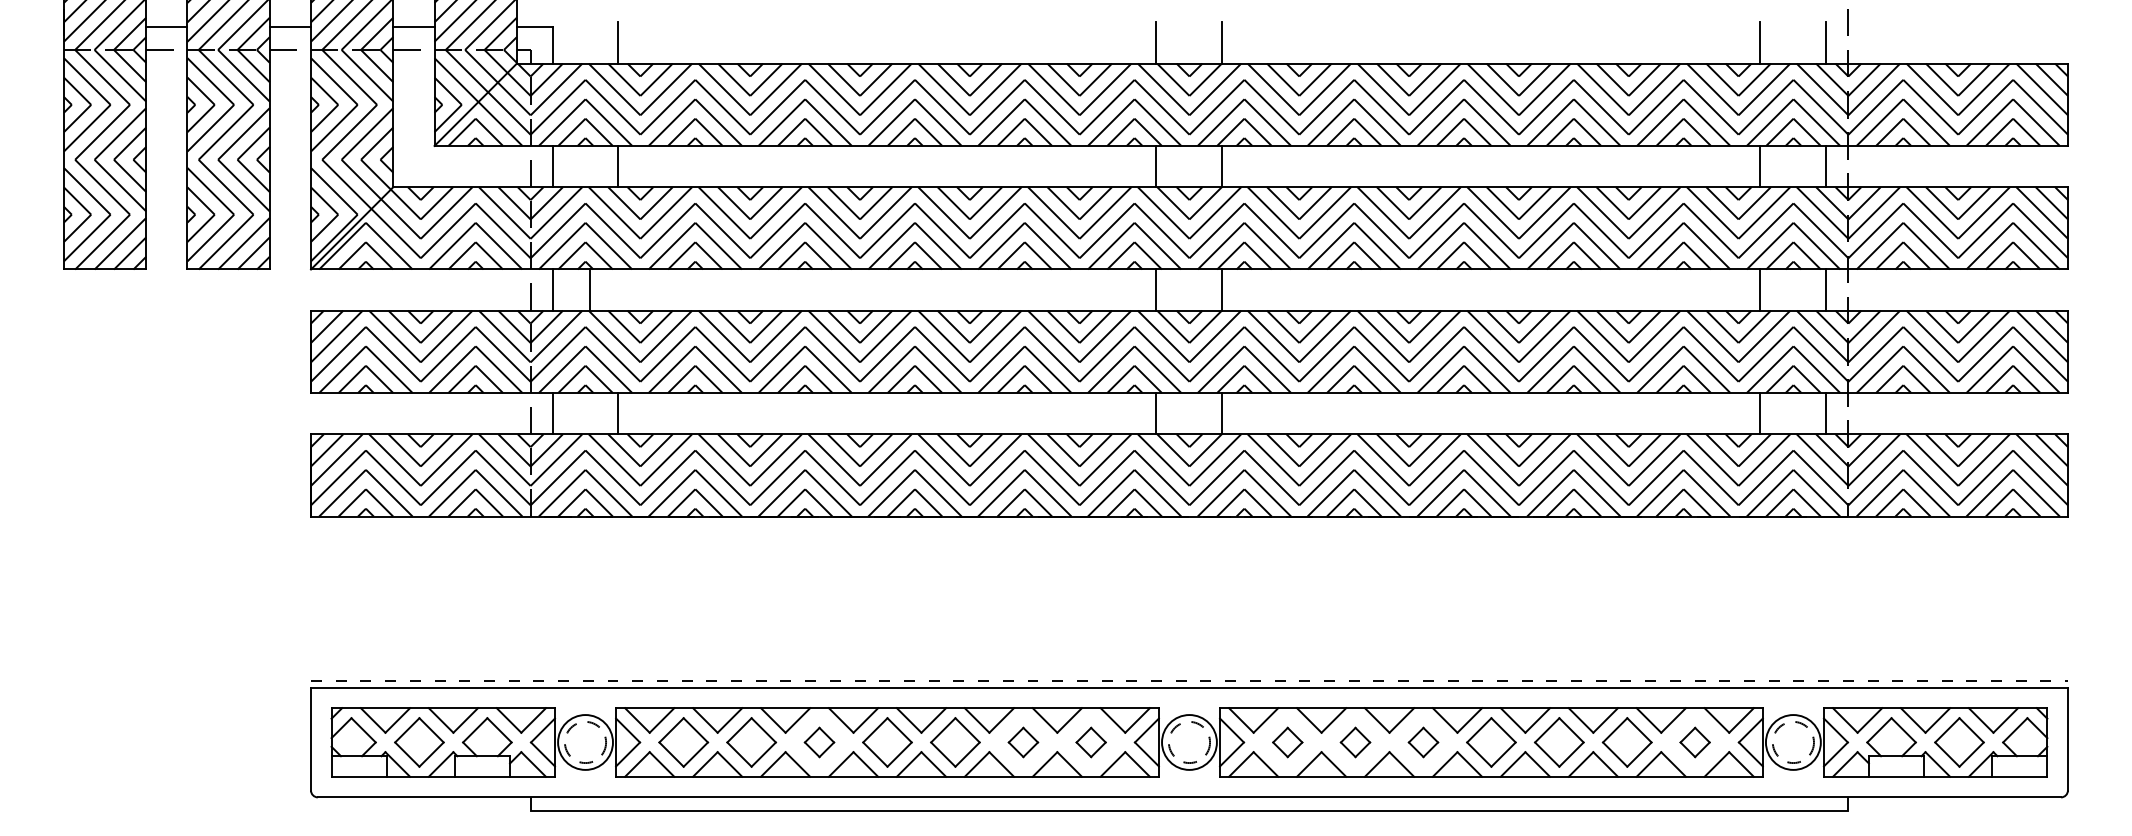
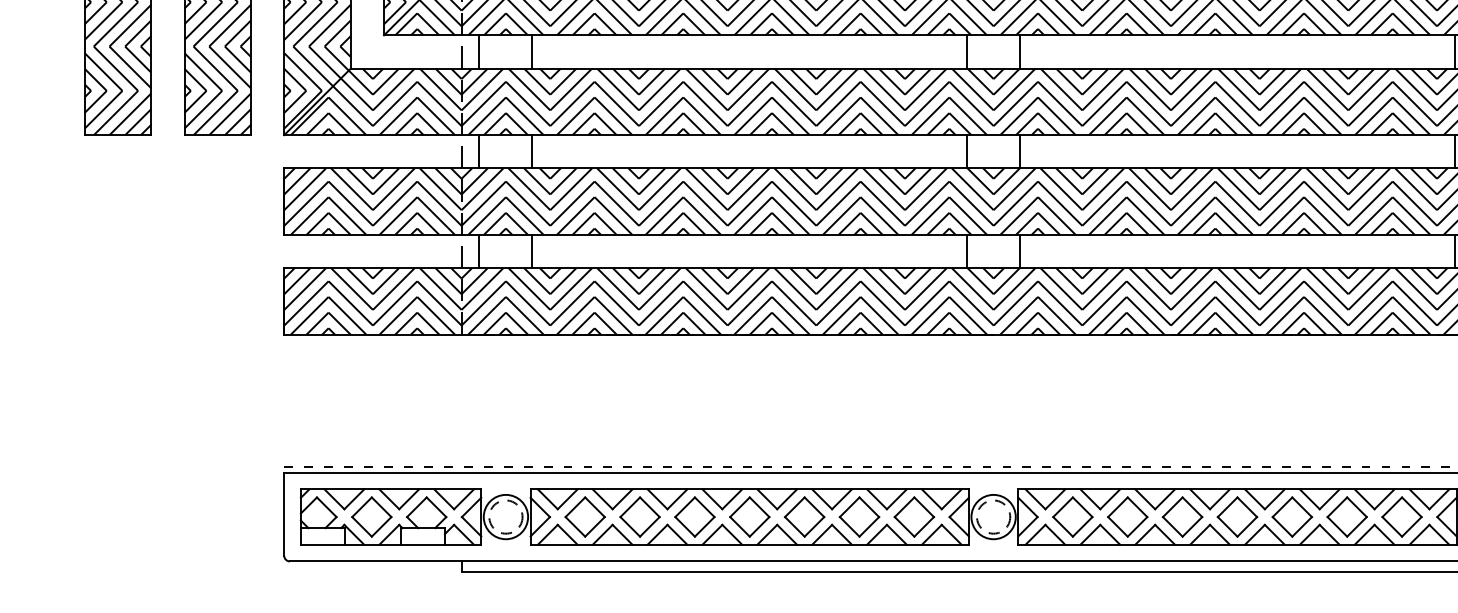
line: (589, 289) -> (531, 151), moved
part: (819, 742) -> (694, 517), size x1.67
part: (1023, 742) -> (859, 517), size x1.67
part: (1090, 742) -> (913, 517), size x1.67
part: (1287, 742) -> (1072, 517), size x1.67
part: (1355, 742) -> (1127, 517), size x1.67
part: (1423, 742) -> (1182, 517), size x1.67
part: (1694, 742) -> (1401, 517), size x1.67

